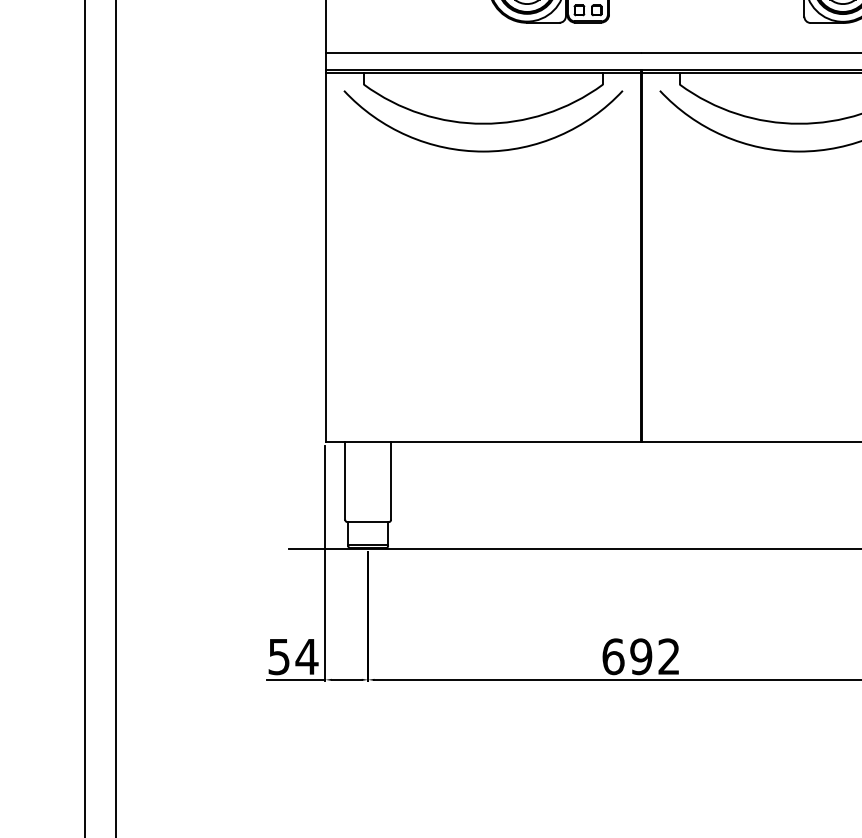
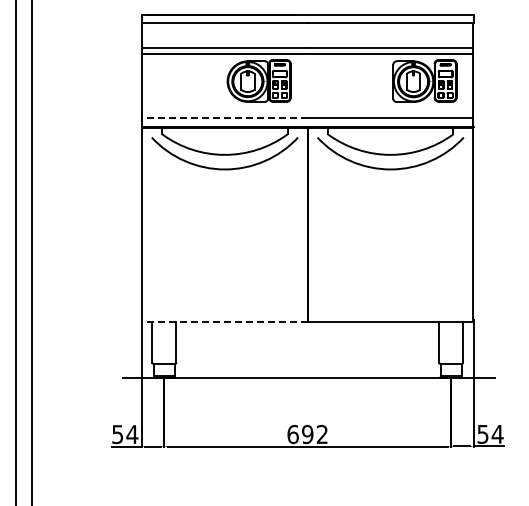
line: (482, 52) -> (224, 117), solid -> dashed
line: (482, 441) -> (224, 321), solid -> dashed

